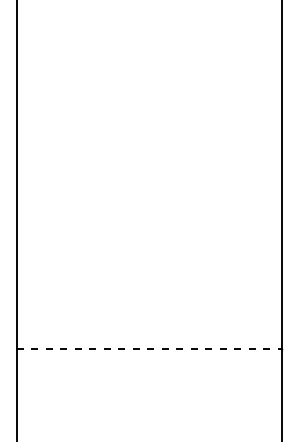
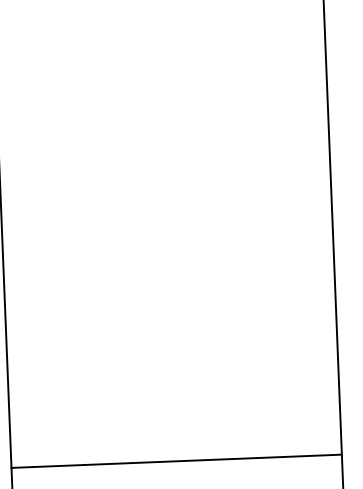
line: (149, 349) -> (176, 461), dashed -> solid

